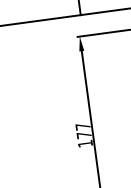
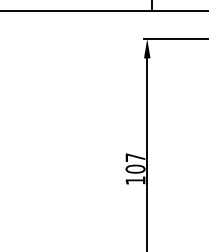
text: (84, 134) -> (135, 168), 177 -> 107

